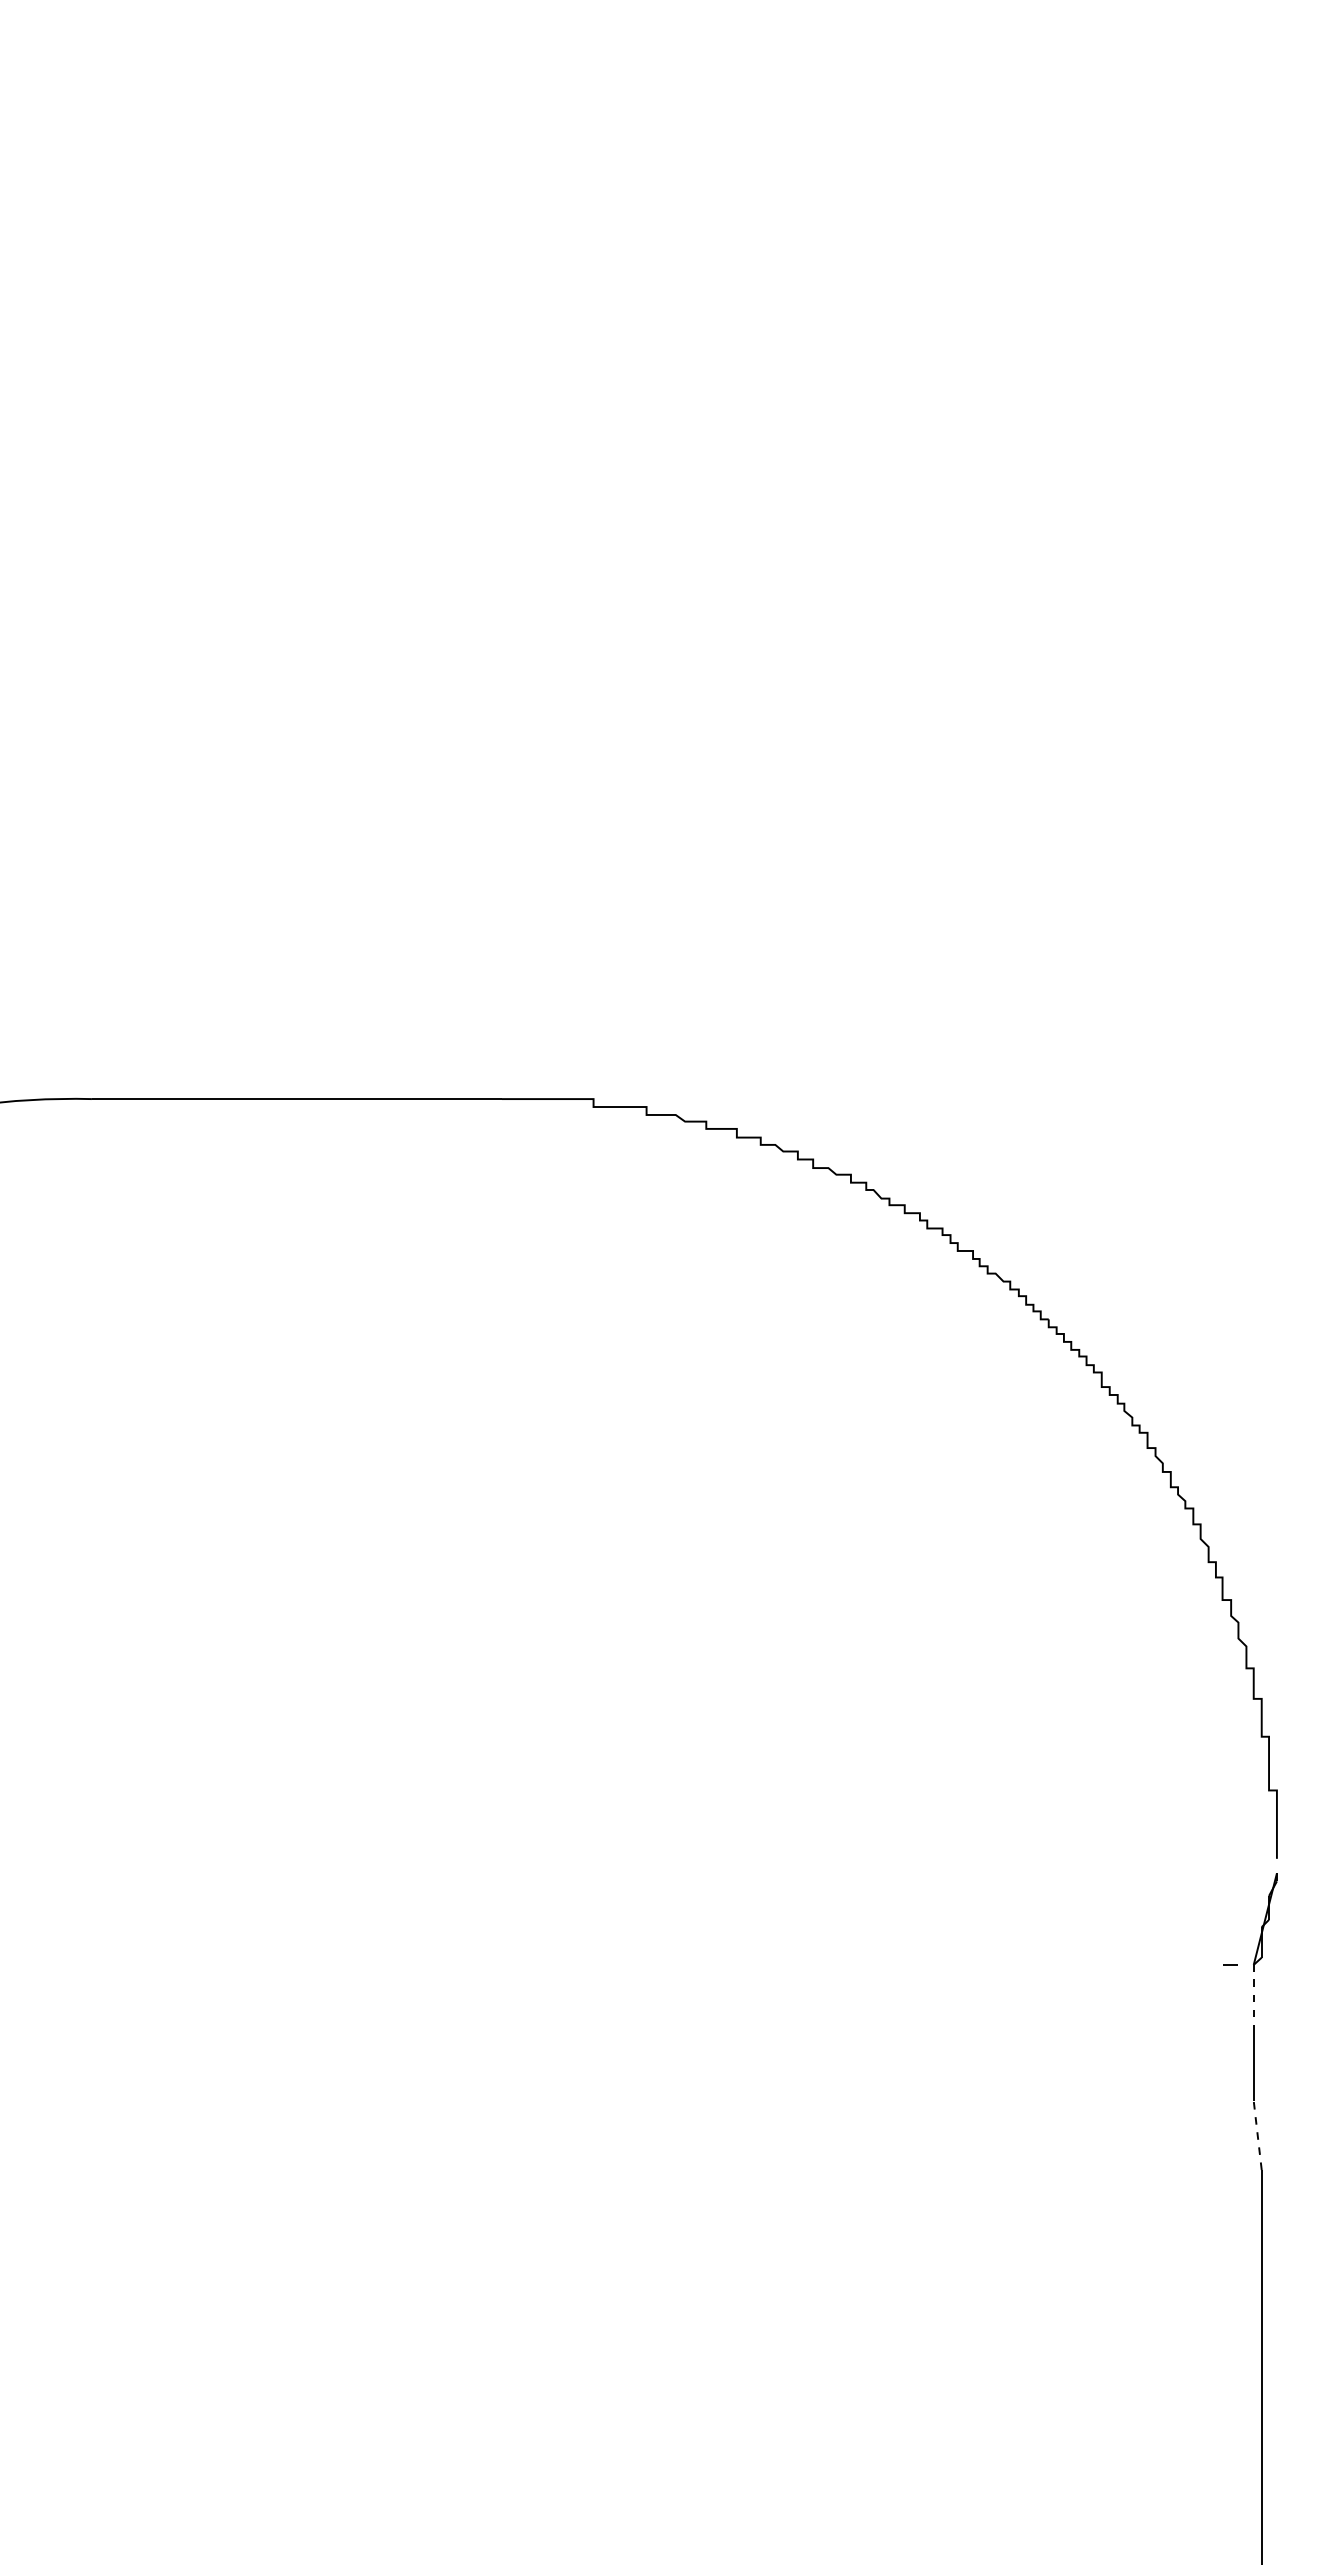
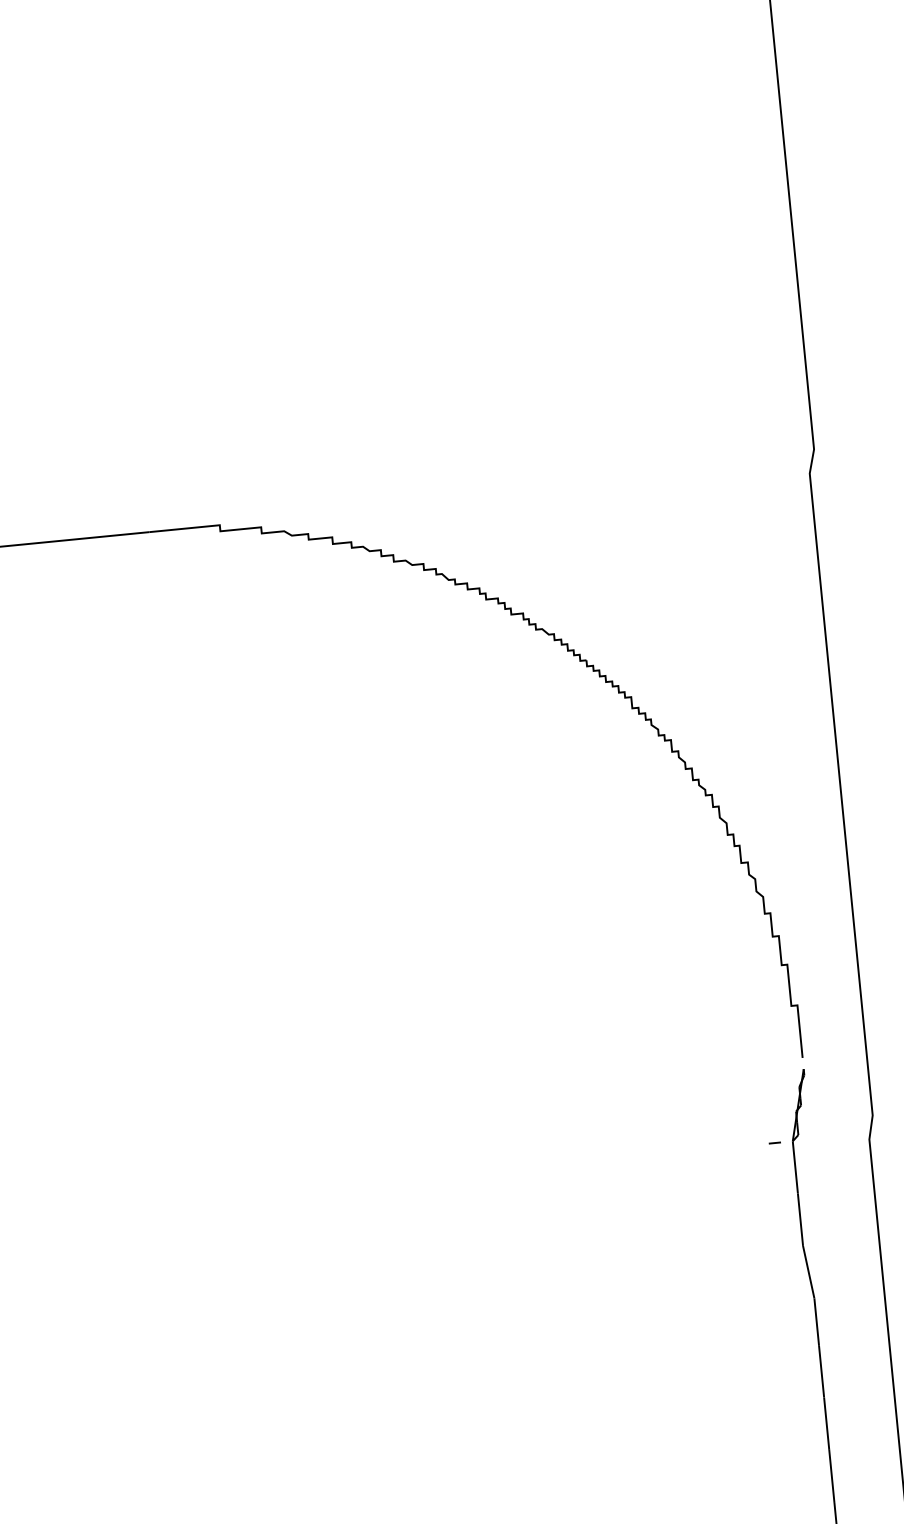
line: (1253, 1998) -> (795, 1167), dashed -> solid
line: (1257, 2135) -> (808, 1272), dashed -> solid

